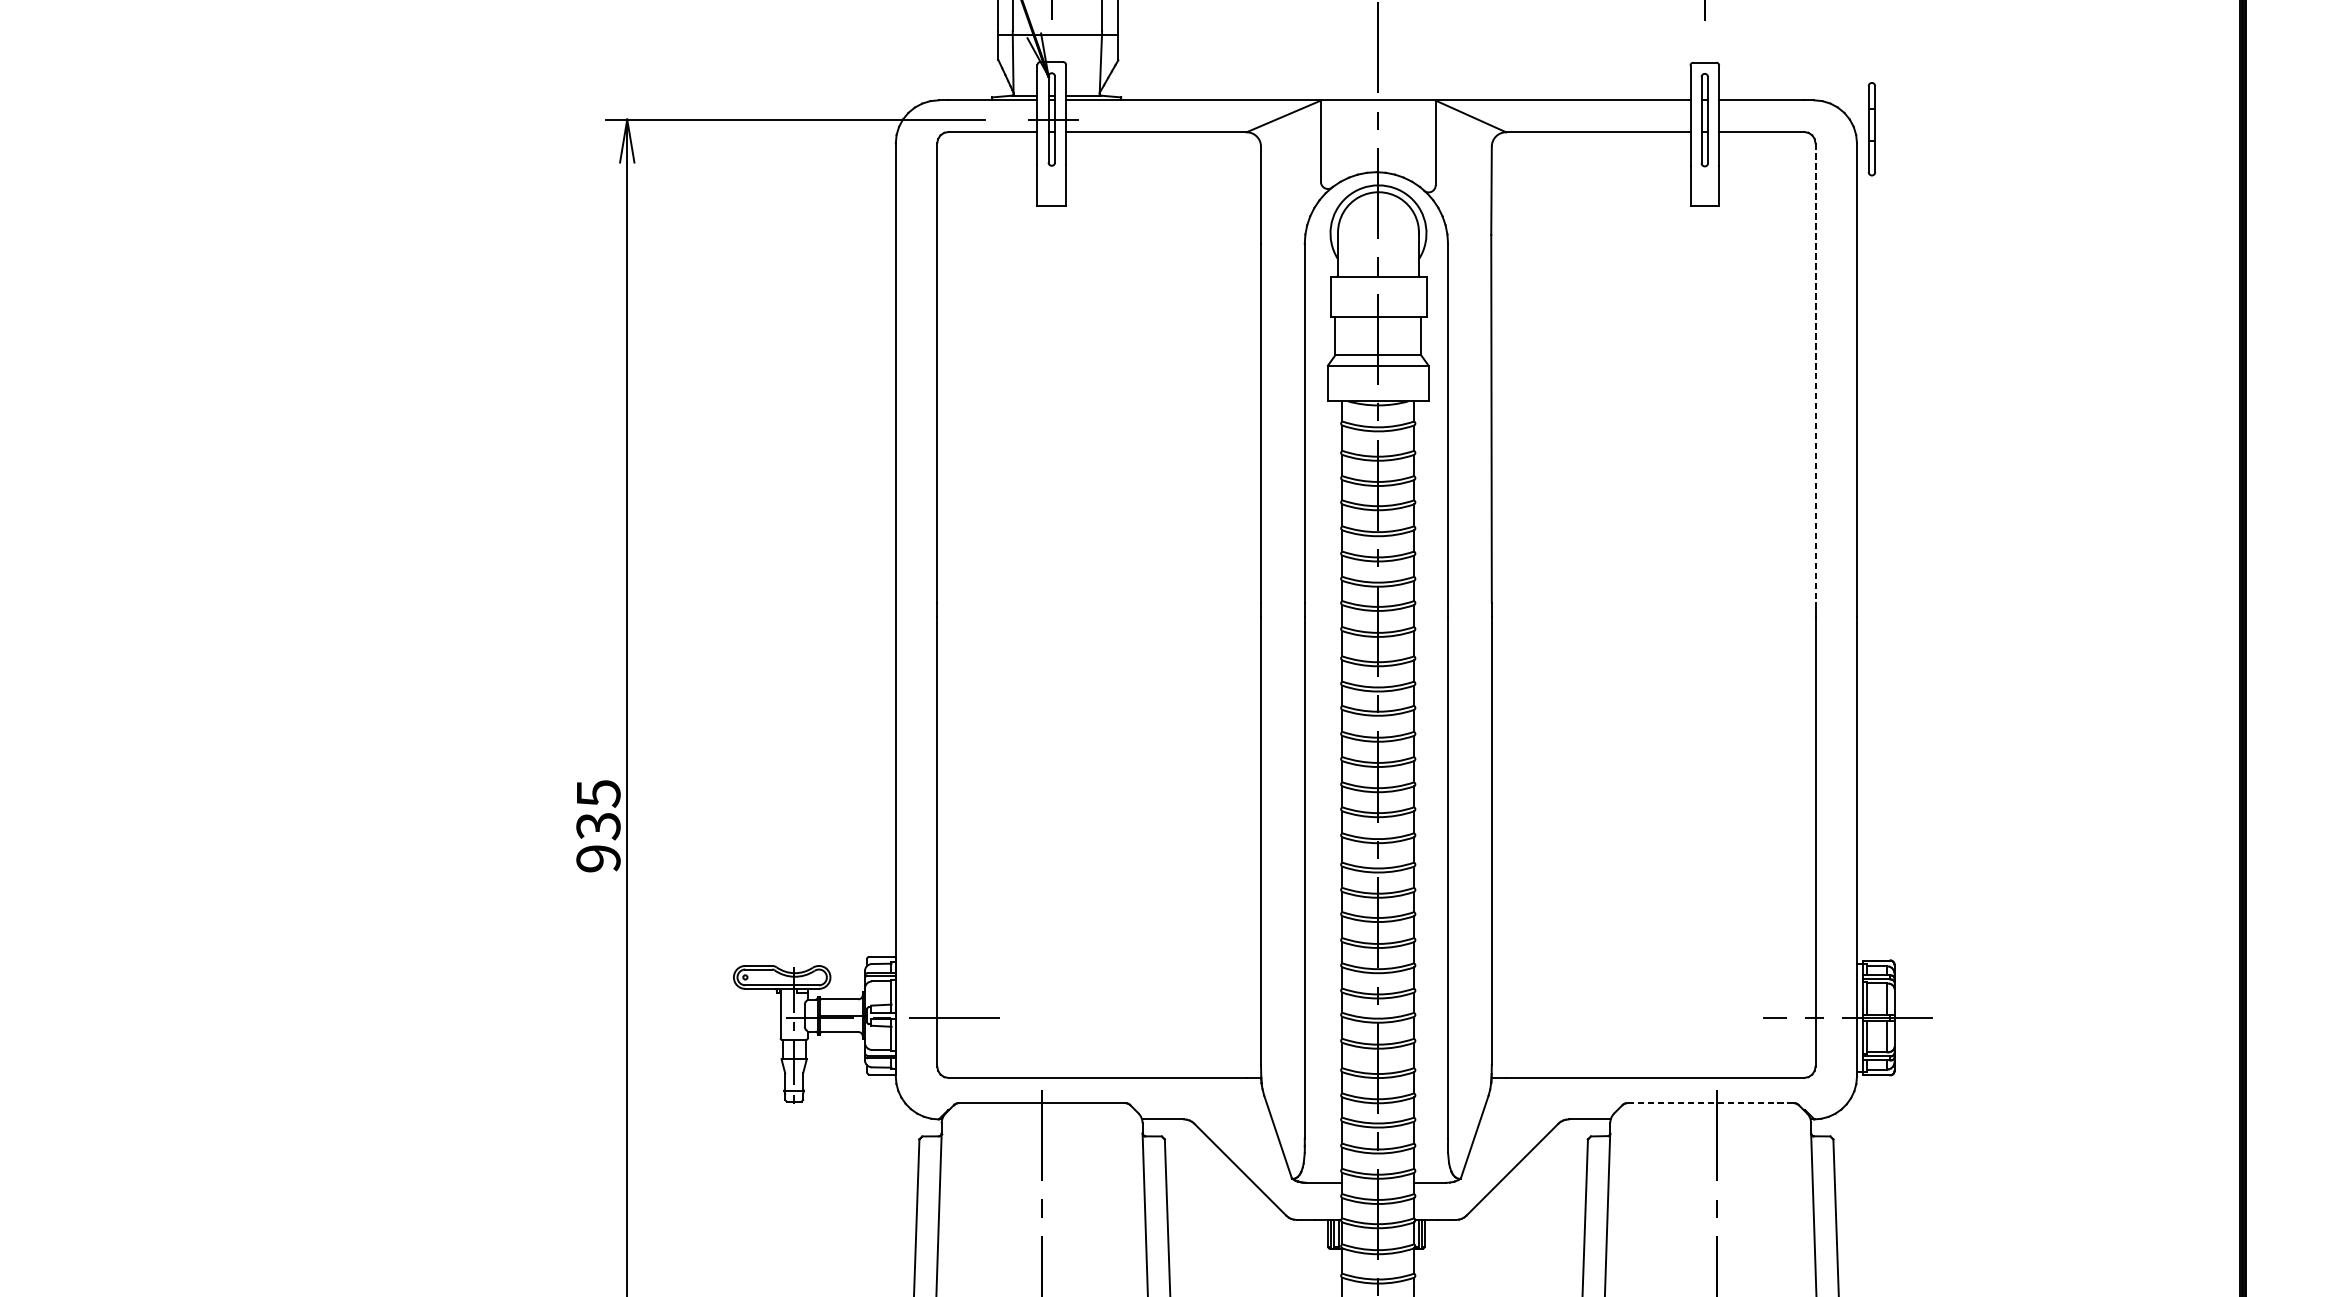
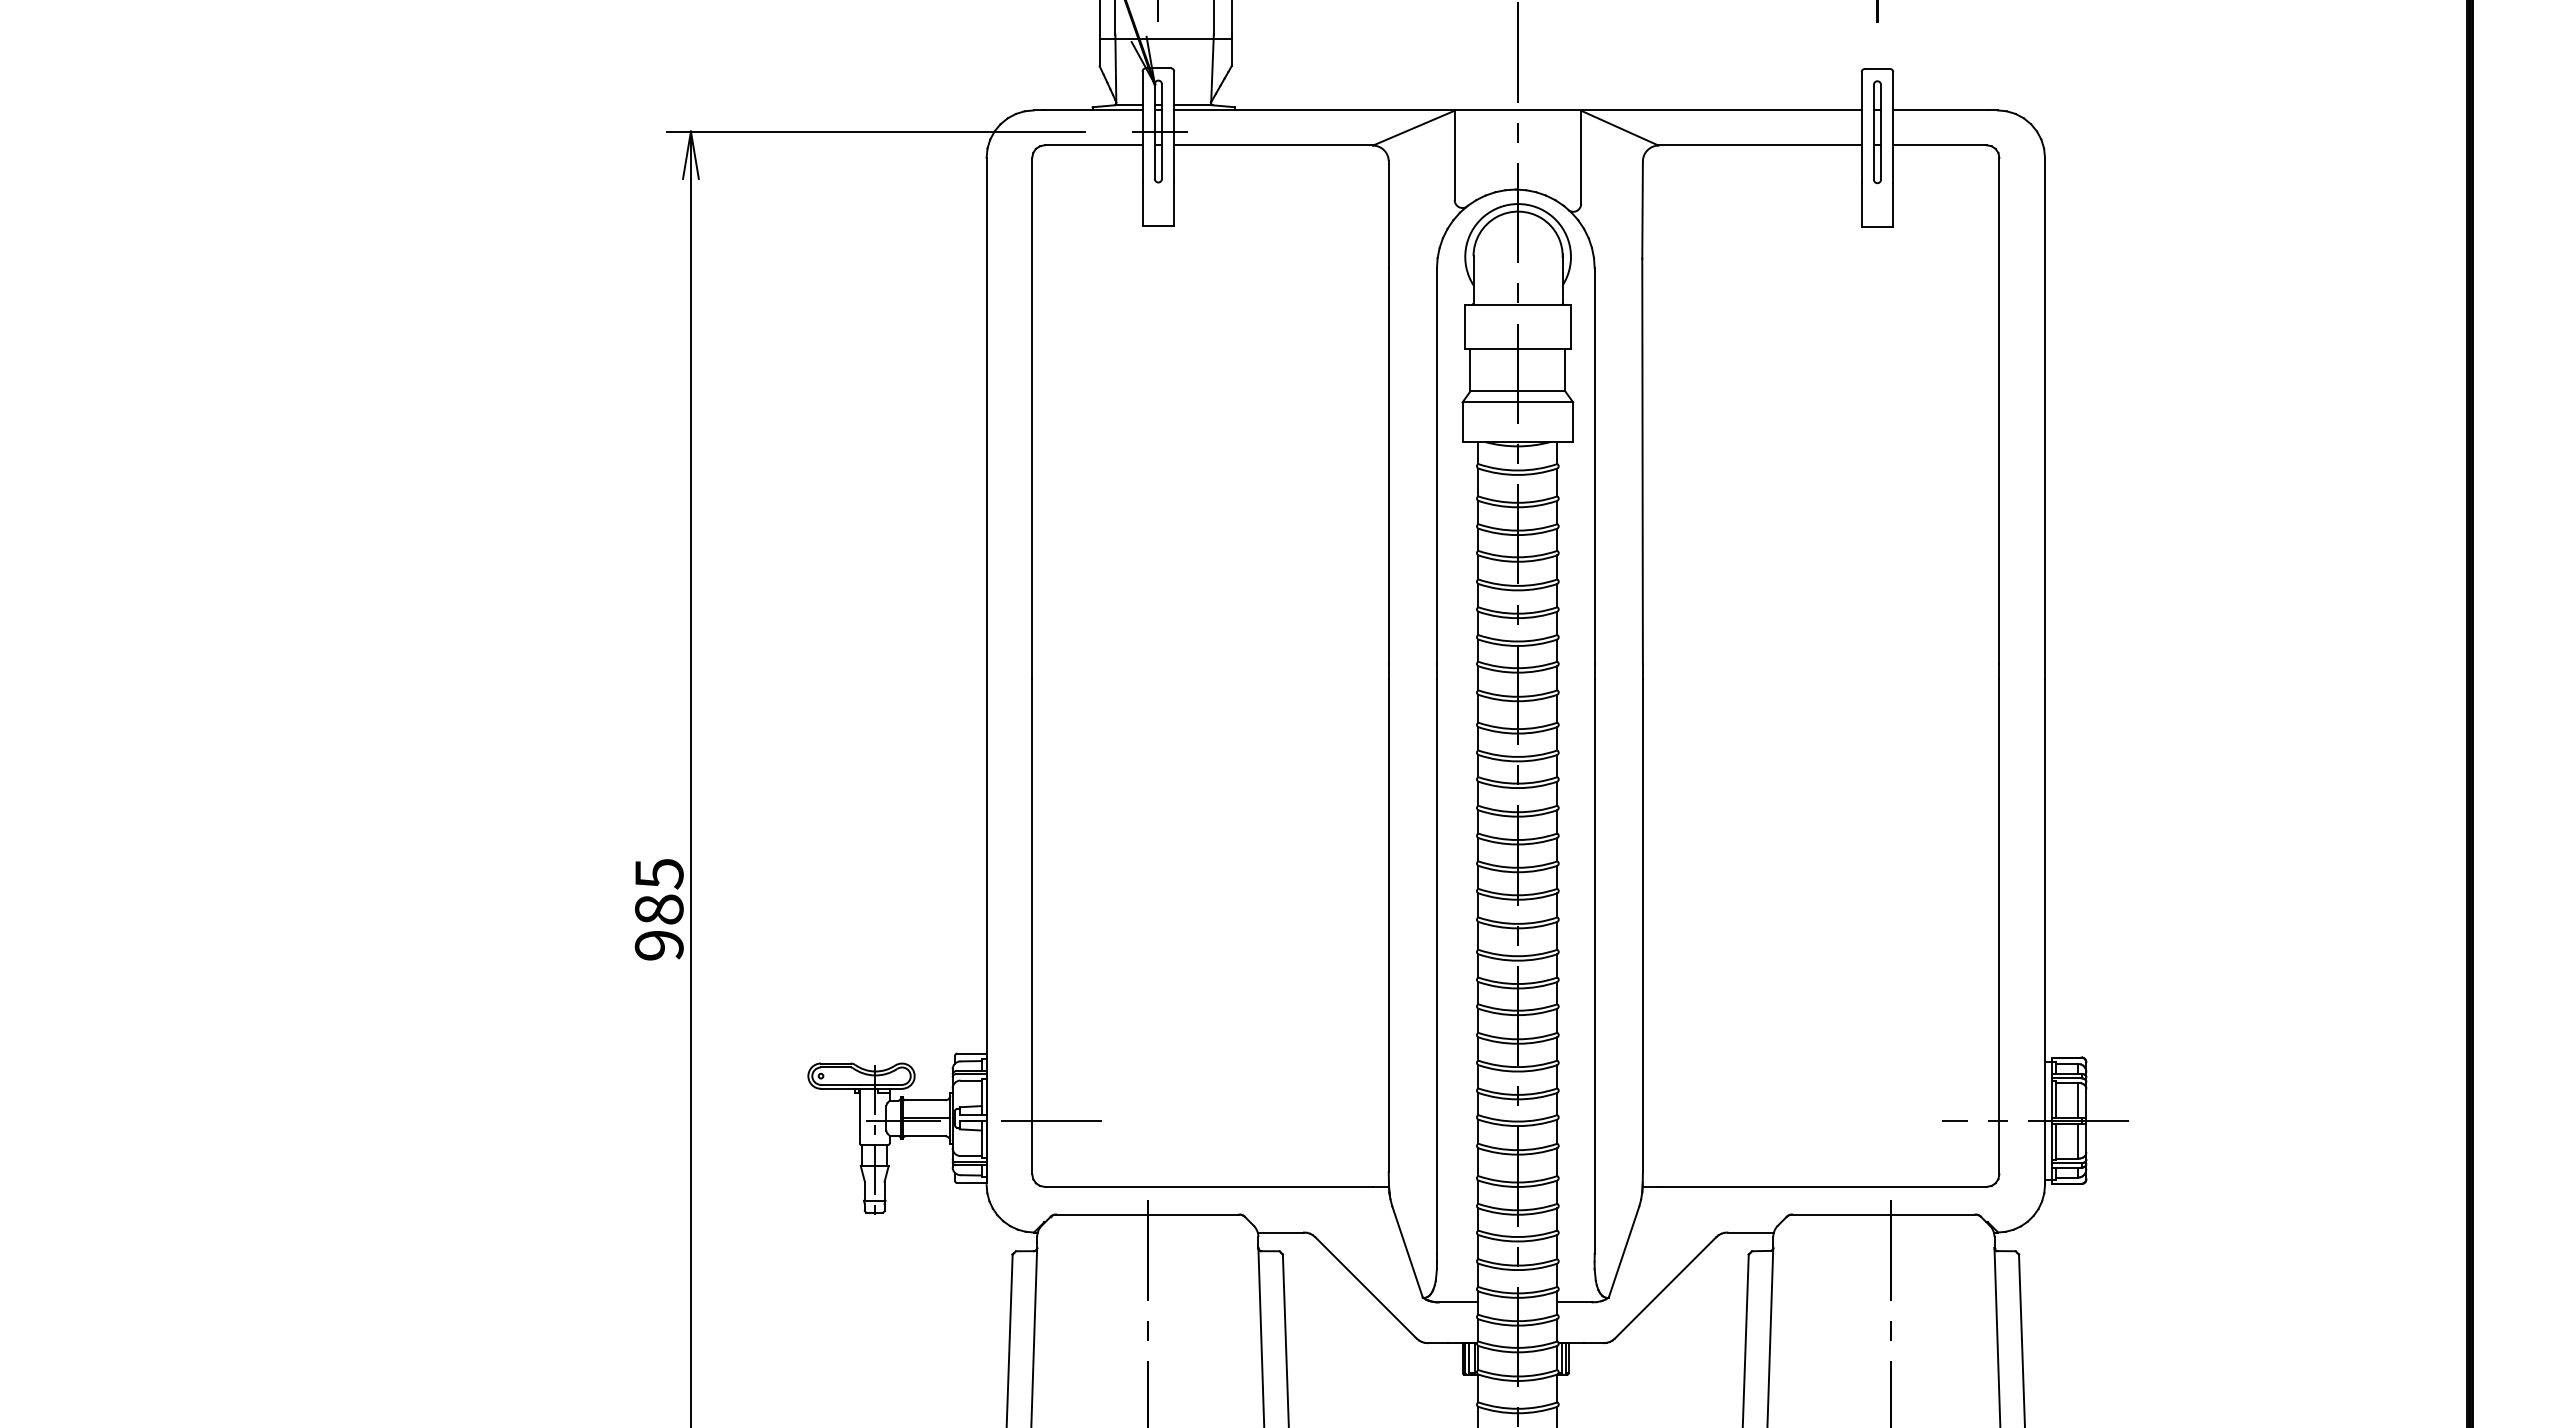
part: (1871, 129) -> (2061, 142), removed
line: (1815, 372) -> (1999, 410), dashed -> solid
text: (597, 826) -> (658, 909), 935 -> 985
line: (1710, 1103) -> (1883, 1214), dashed -> solid

